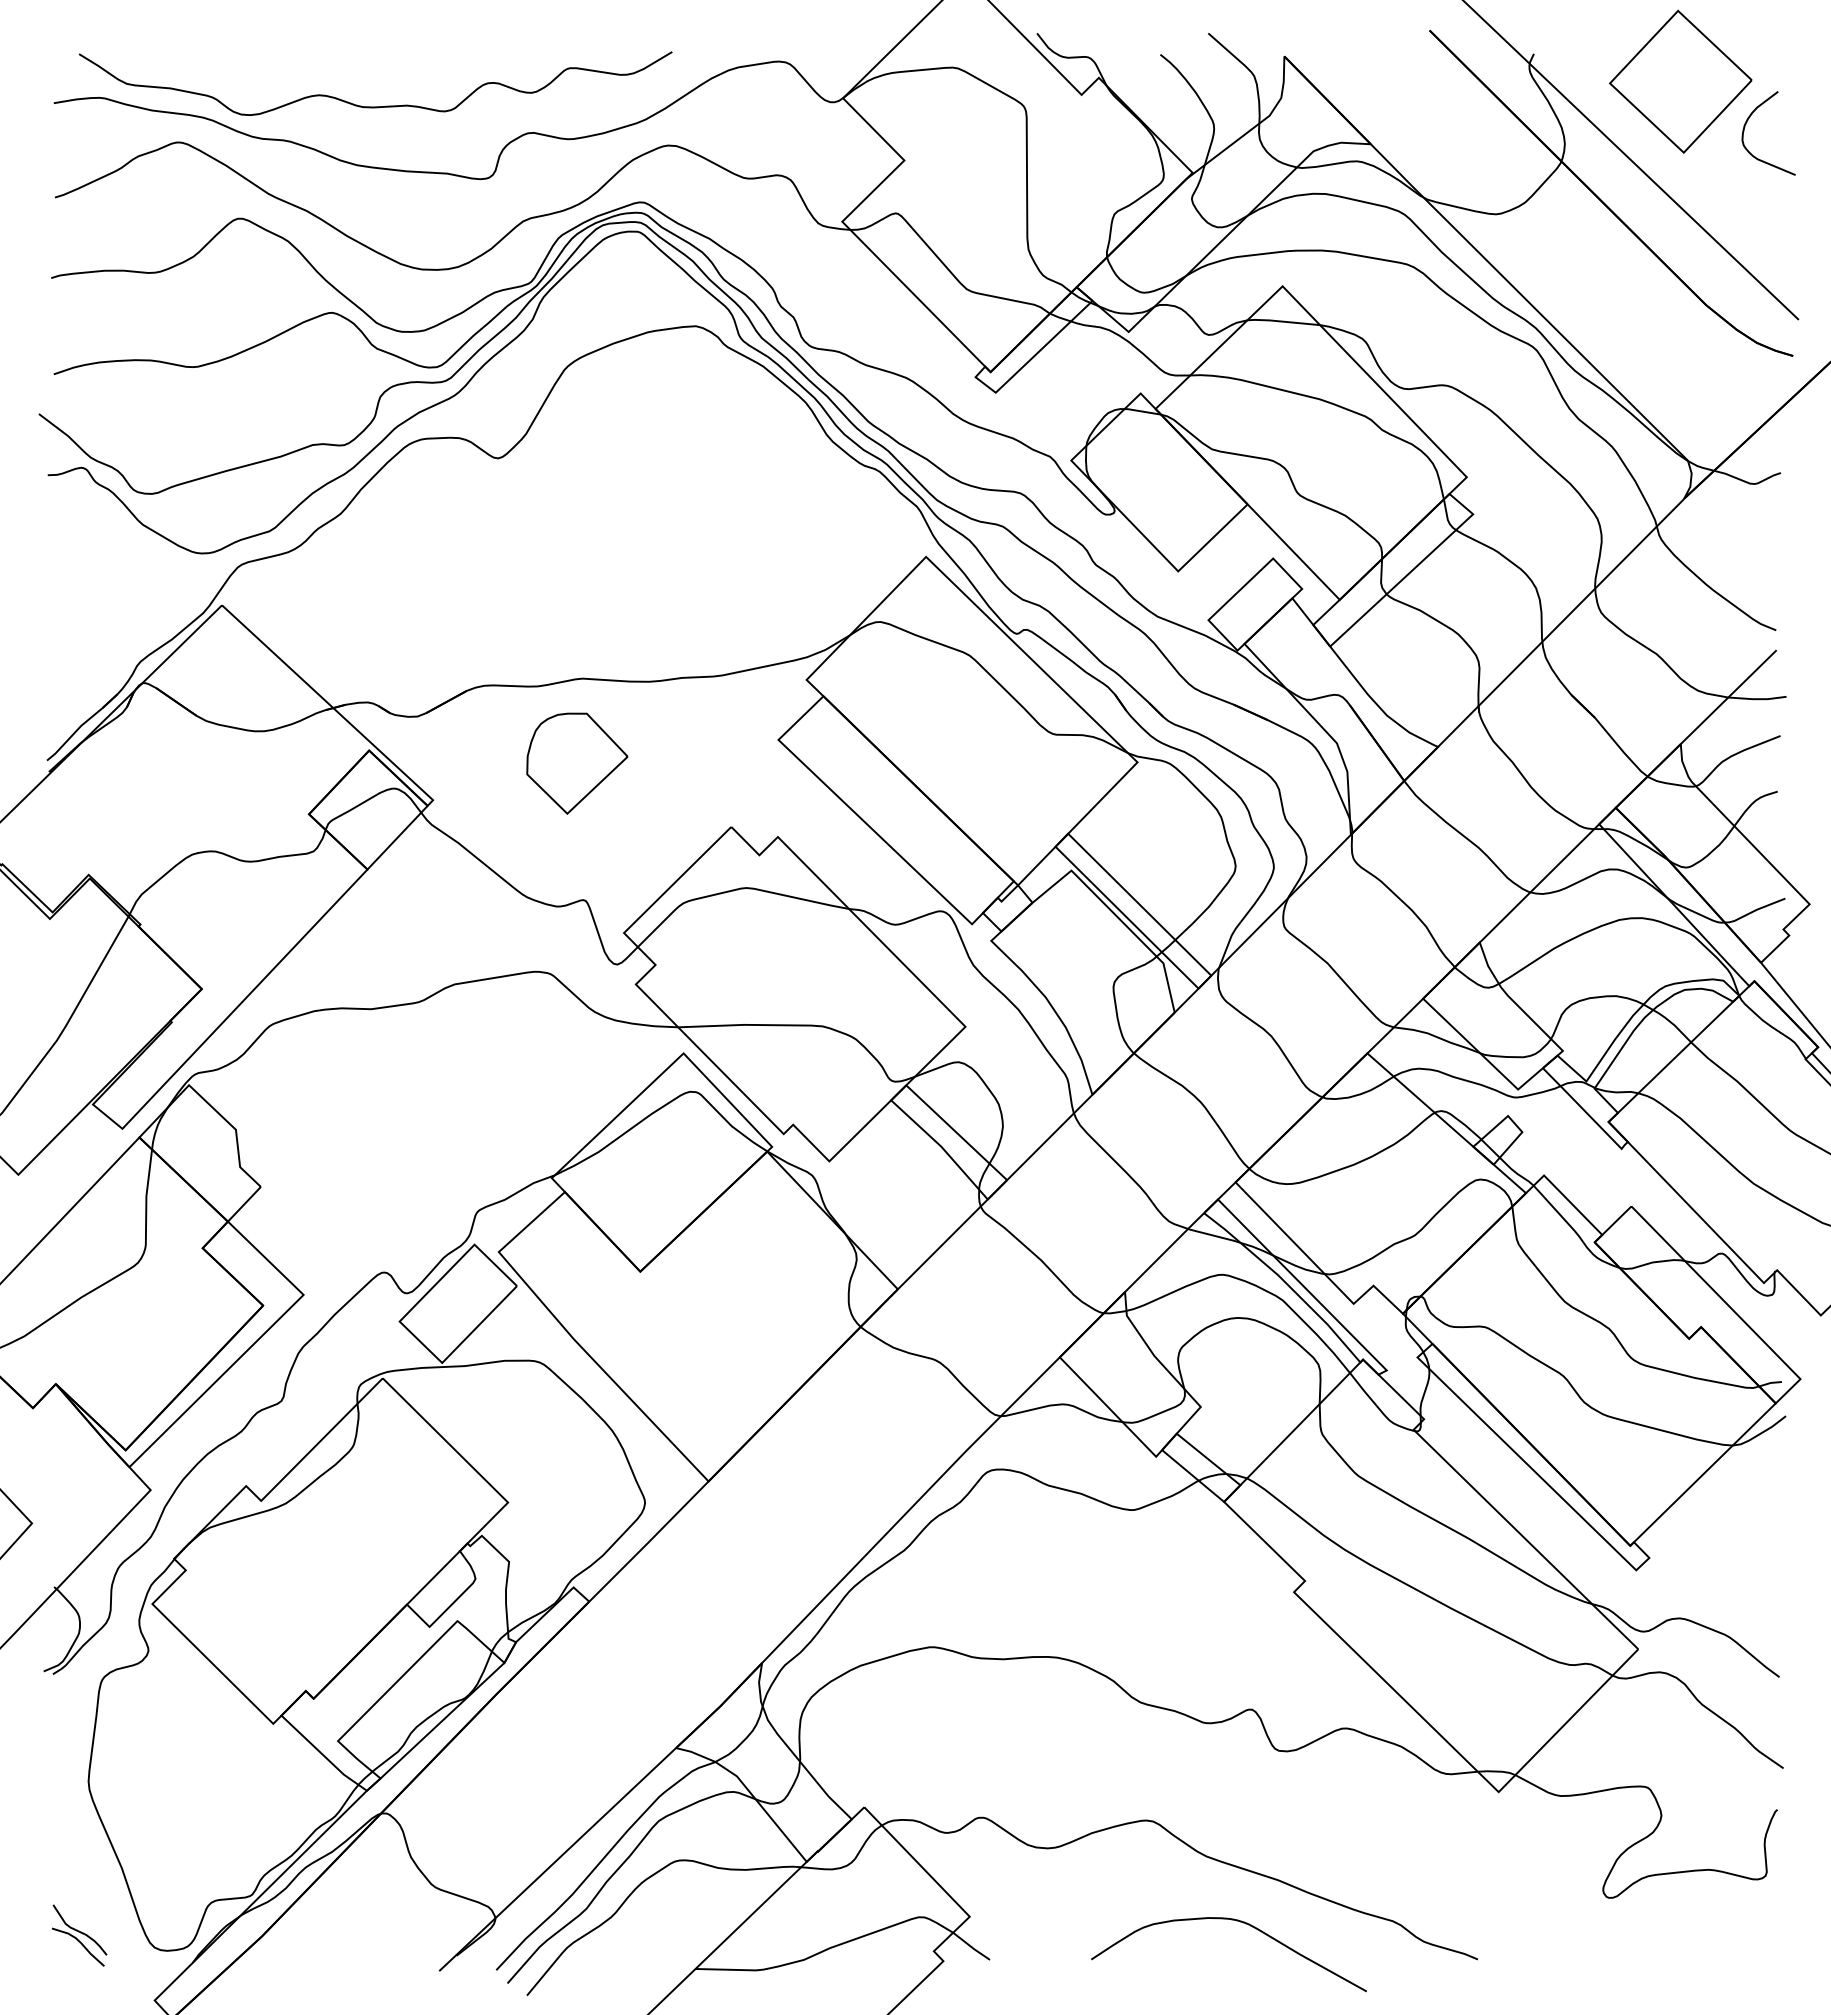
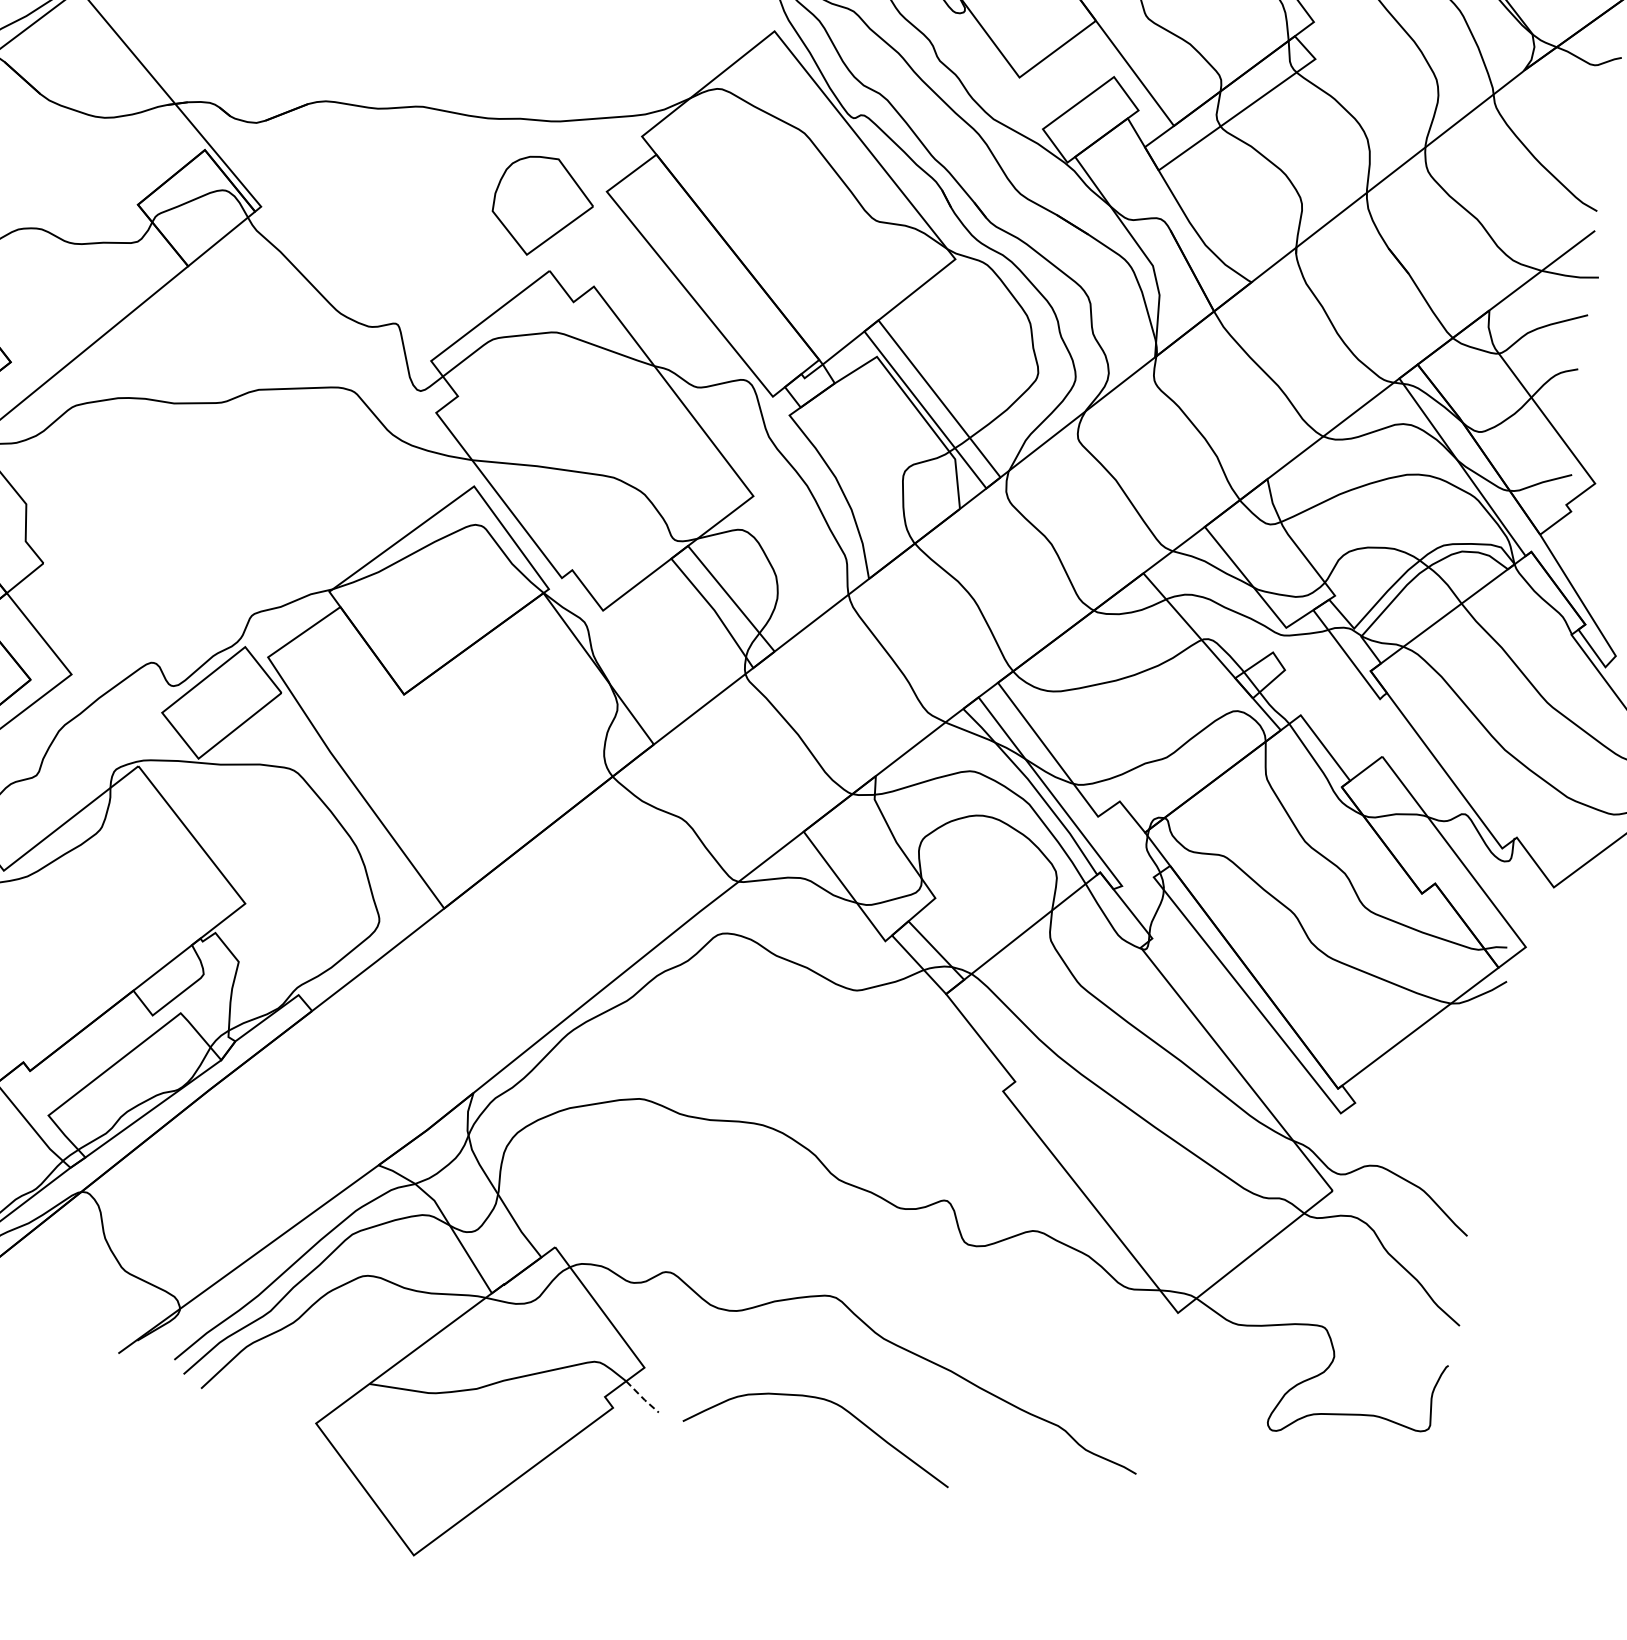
part: (577, 763) -> (543, 206), moved
curve: (1236, 1921) -> (829, 1402), moved
line: (972, 1947) -> (643, 1398), solid -> dashed

